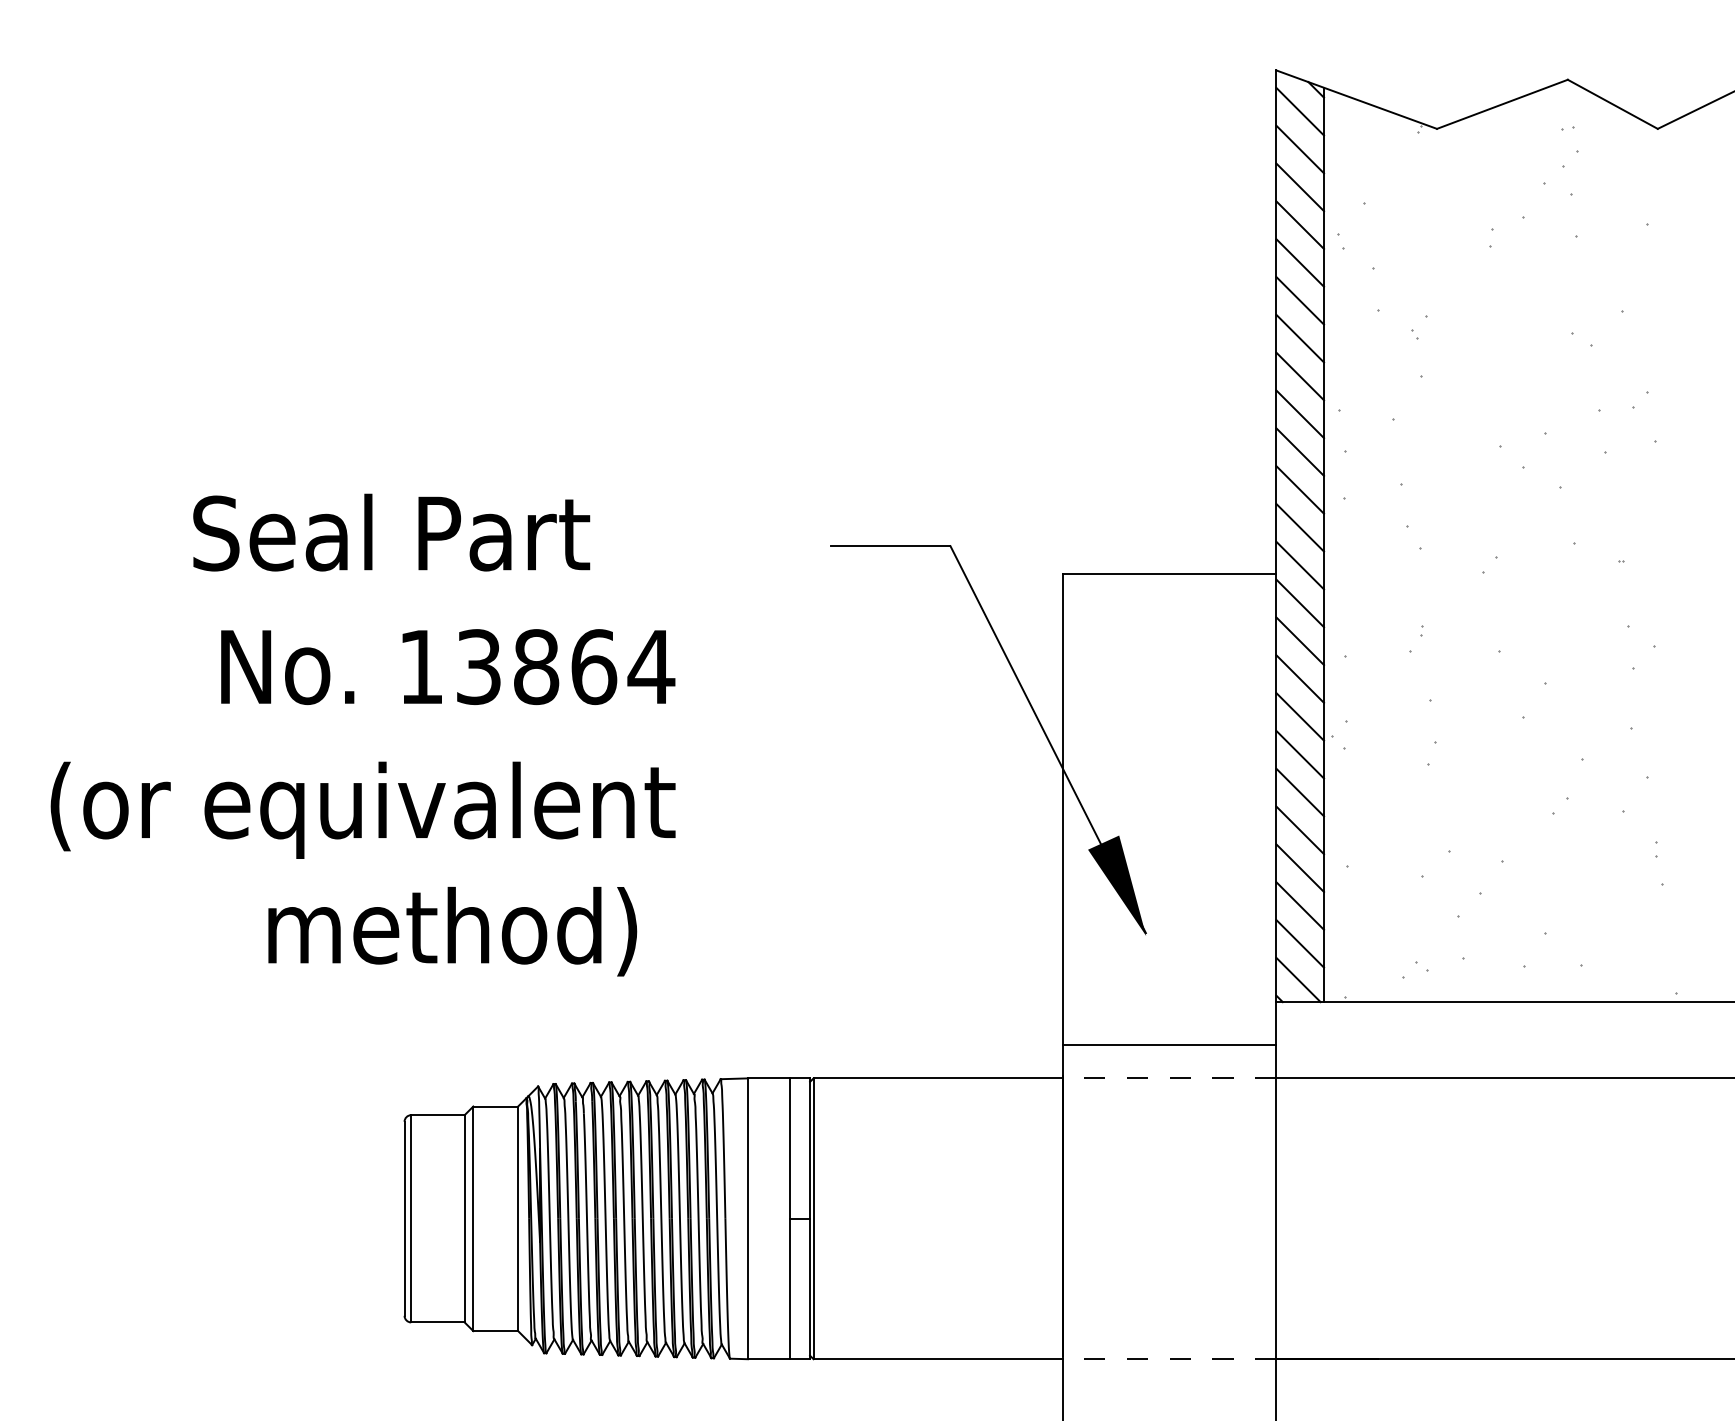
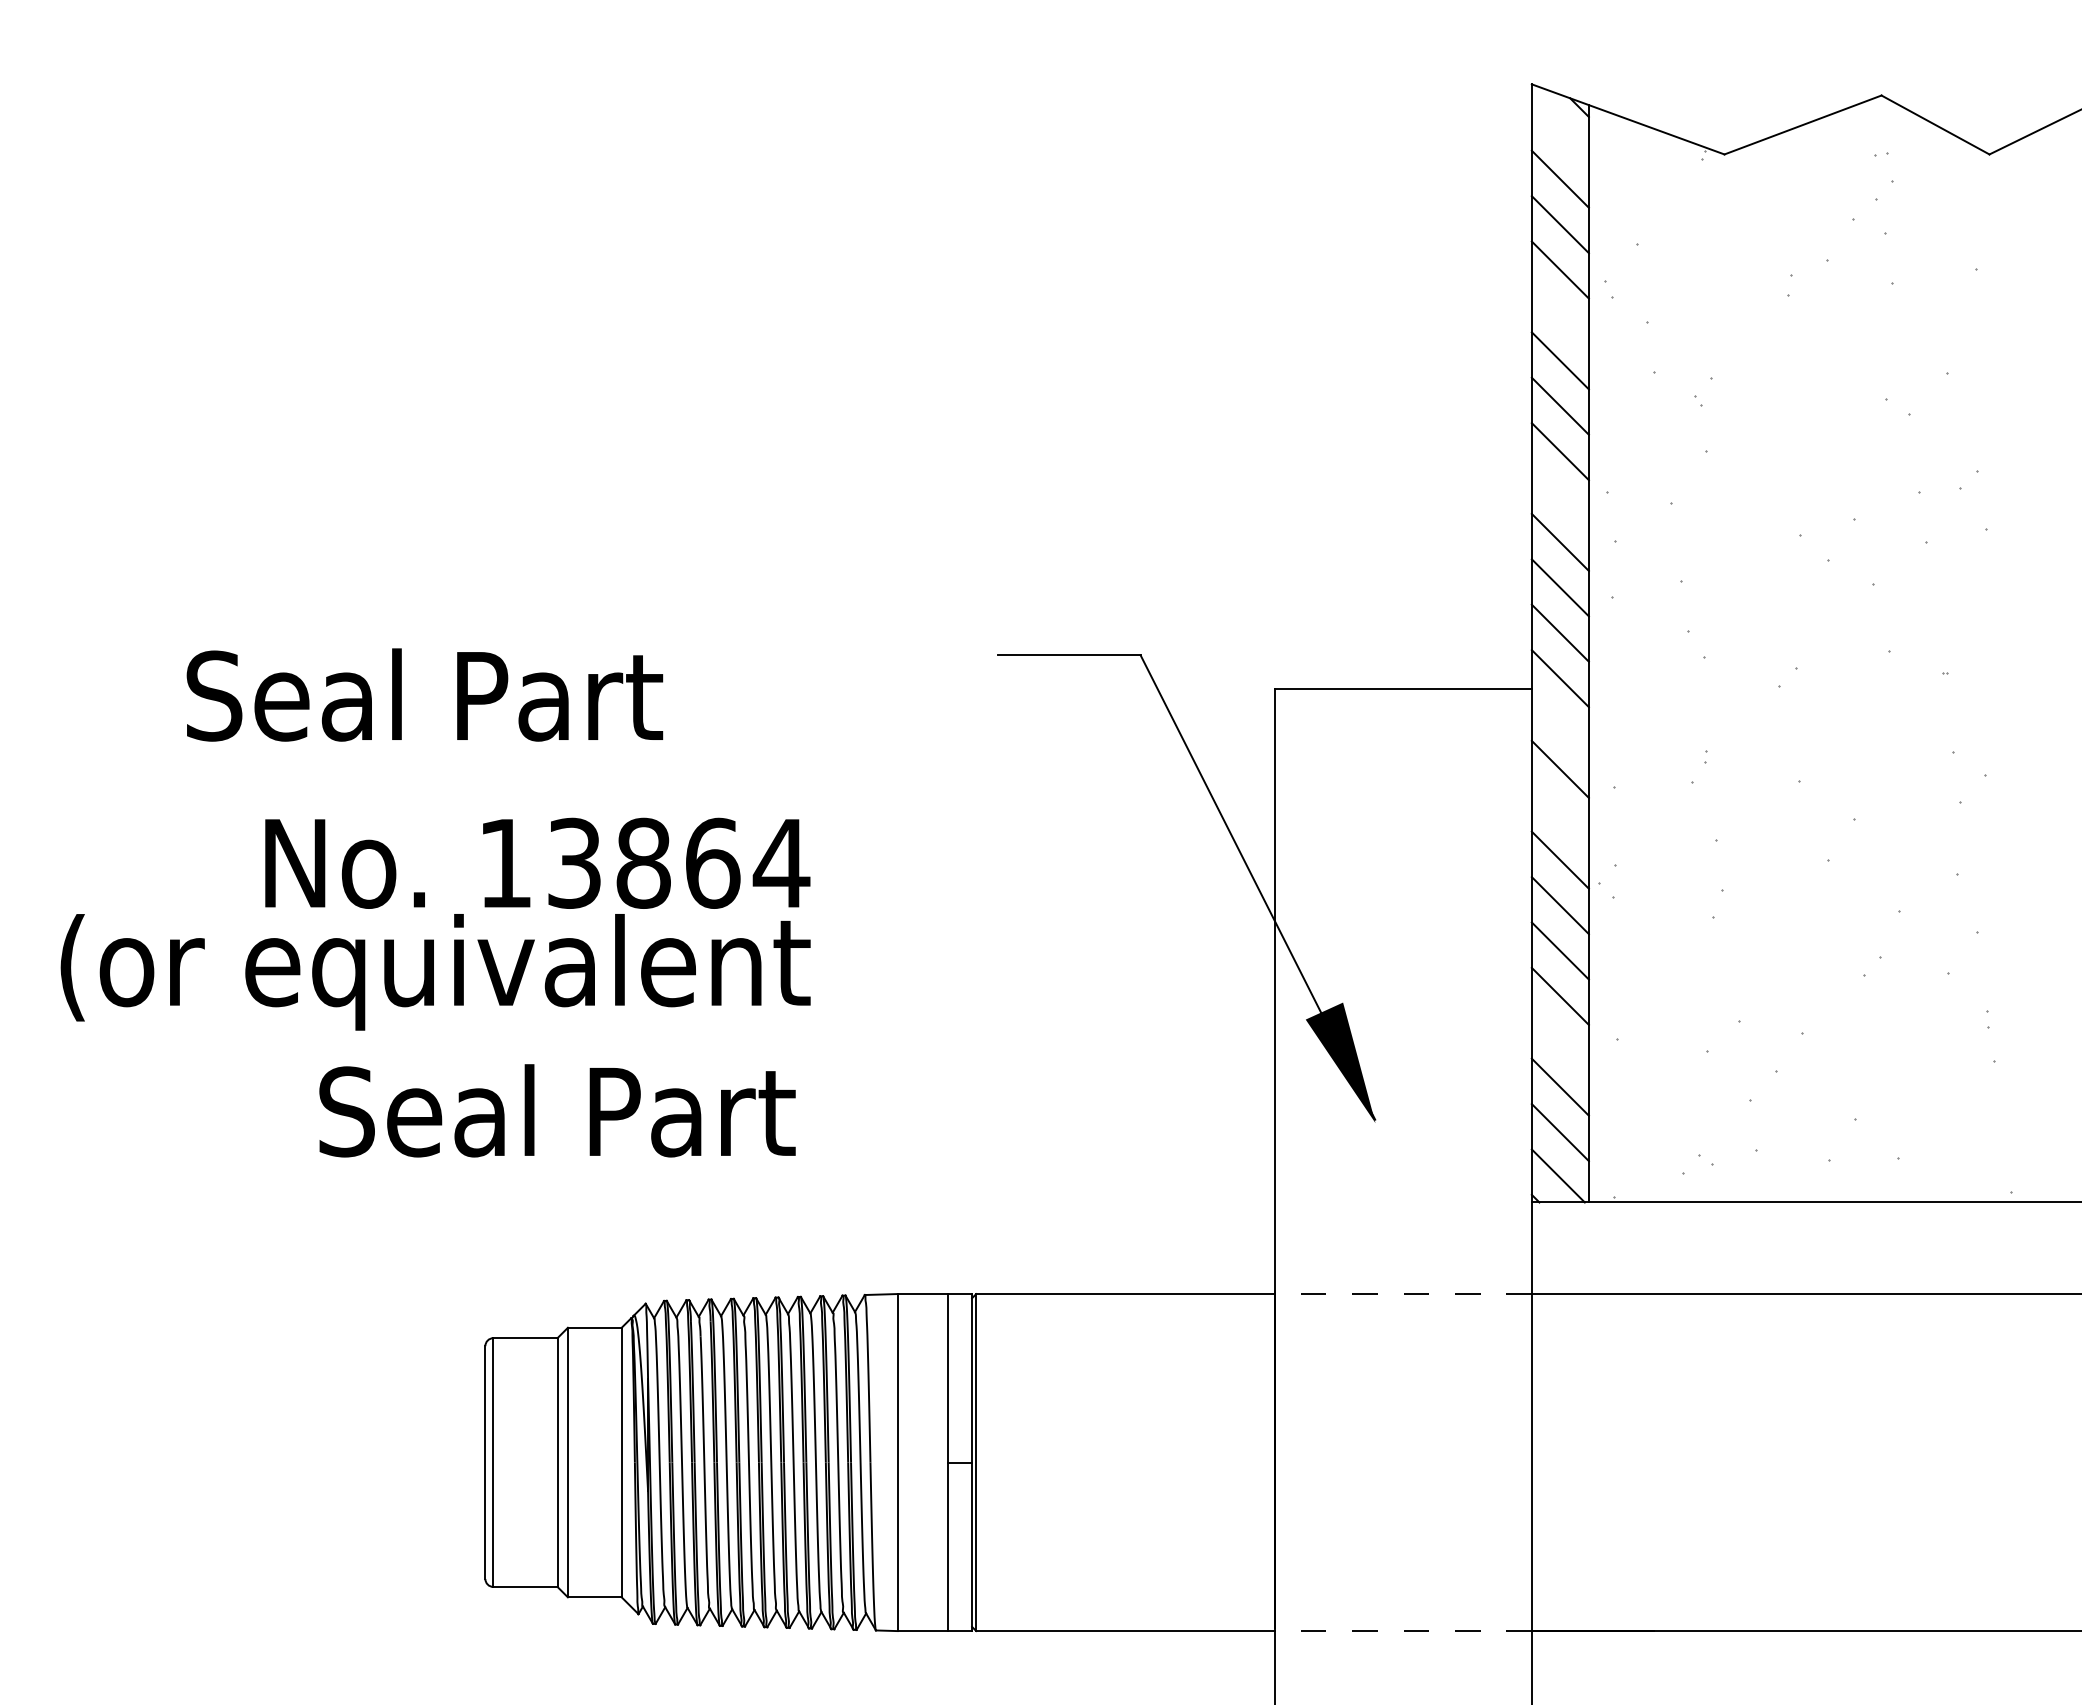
line: (1299, 111) -> (1559, 133), removed
line: (1299, 263) -> (1559, 315), removed
line: (1299, 413) -> (1559, 496), removed
text: (391, 532) -> (424, 694), moved
line: (1299, 603) -> (1559, 723), removed
text: (447, 666) -> (537, 862), moved
line: (1299, 678) -> (1559, 814), removed
line: (1299, 867) -> (1559, 1041), removed
text: (464, 931) -> (557, 1117), method) -> Seal Part
line: (1169, 1045) -> (1403, 1254), removed

